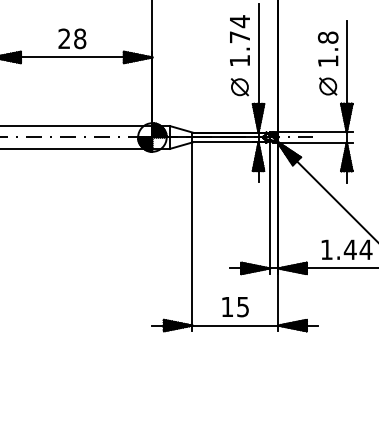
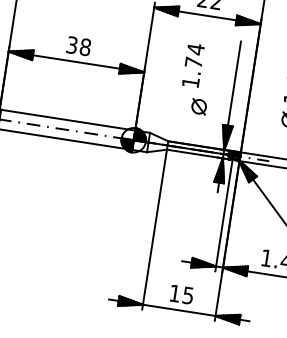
text: (64, 39) -> (72, 45), 28 -> 38
text: (239, 40) -> (193, 65), moved
part: (239, 87) -> (198, 106), moved

